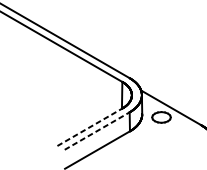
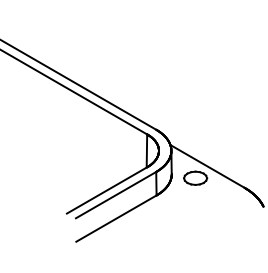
line: (90, 127) -> (107, 190), dashed -> solid
line: (97, 130) -> (116, 194), dashed -> solid

